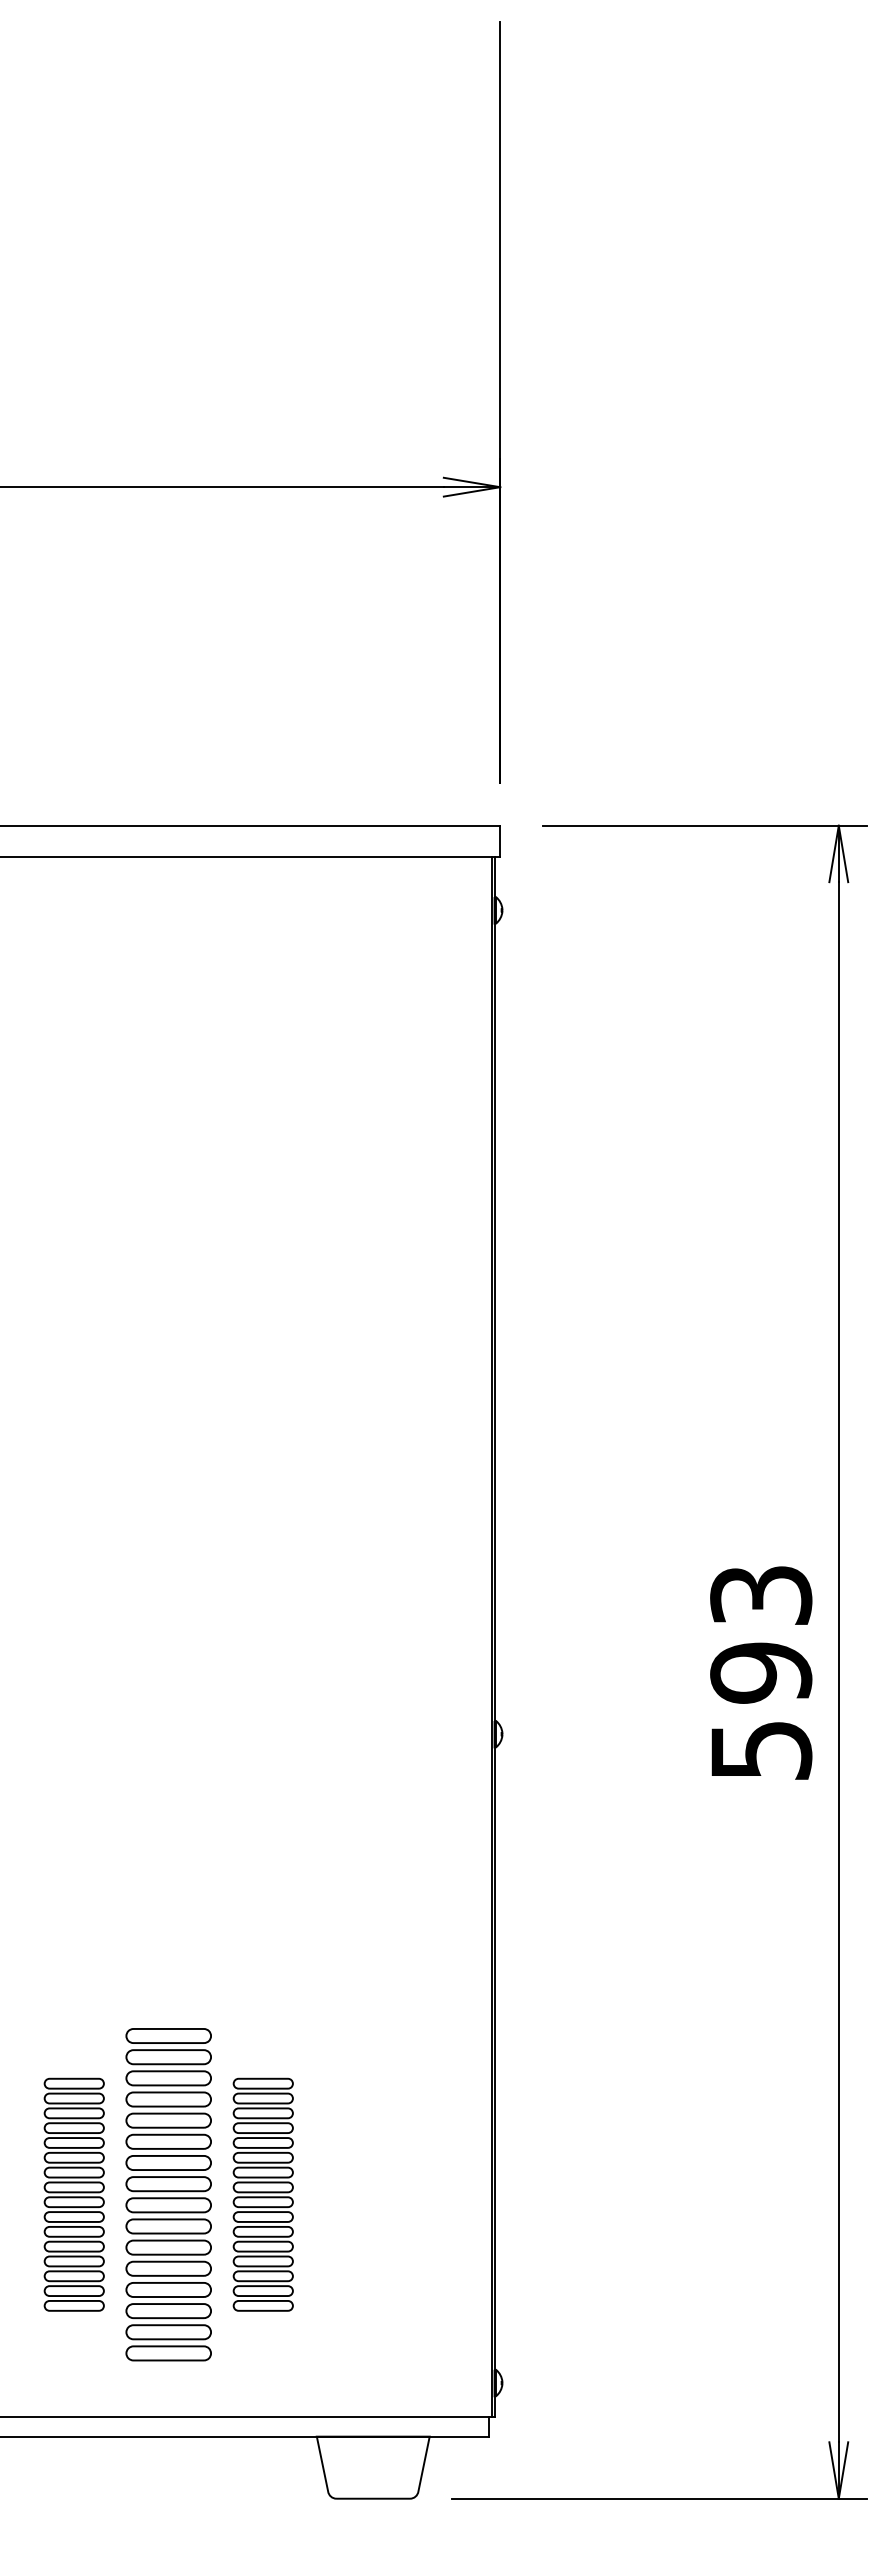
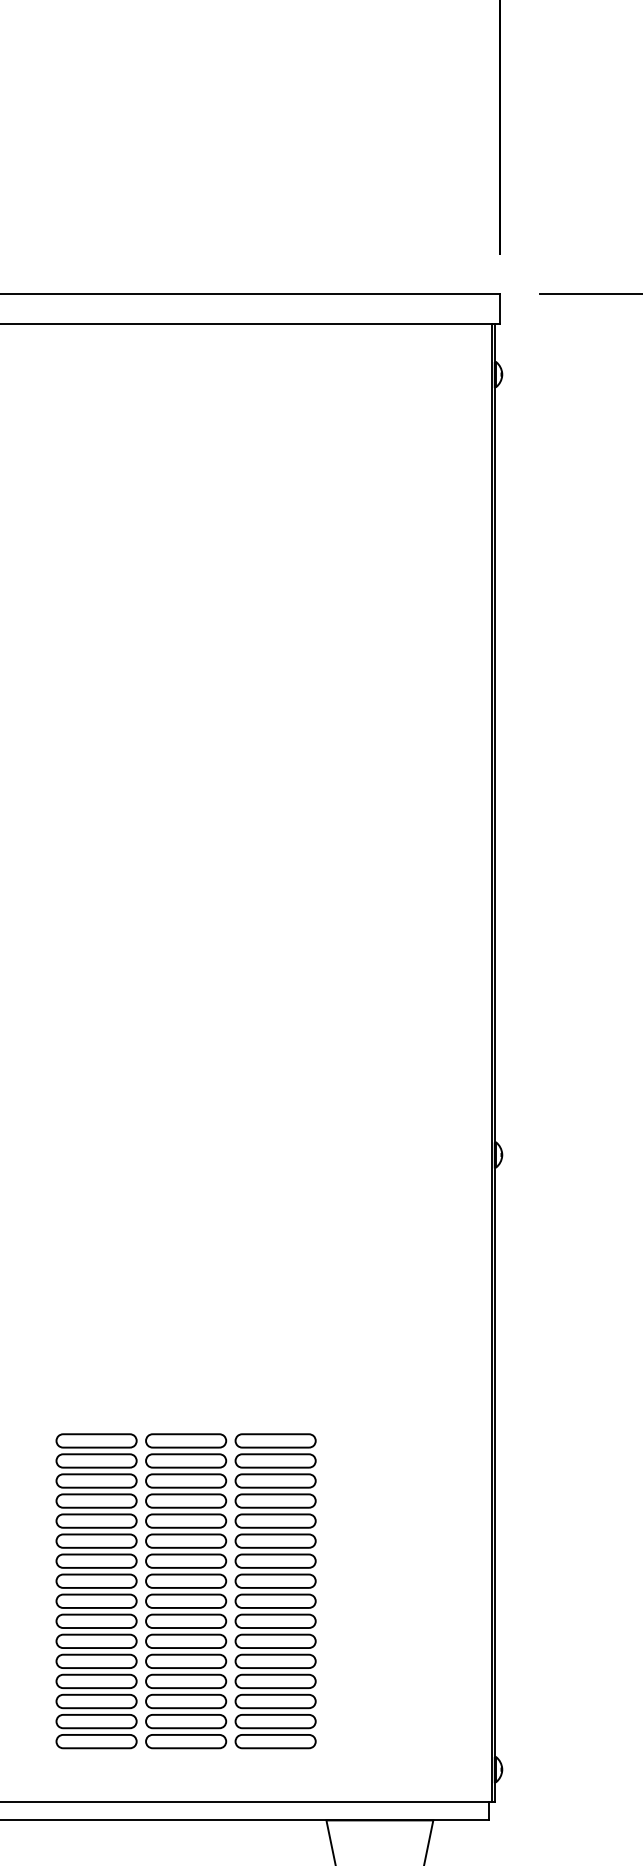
part: (74, 2194) -> (96, 1591), size x1.43
part: (263, 2194) -> (275, 1591), size x1.43

